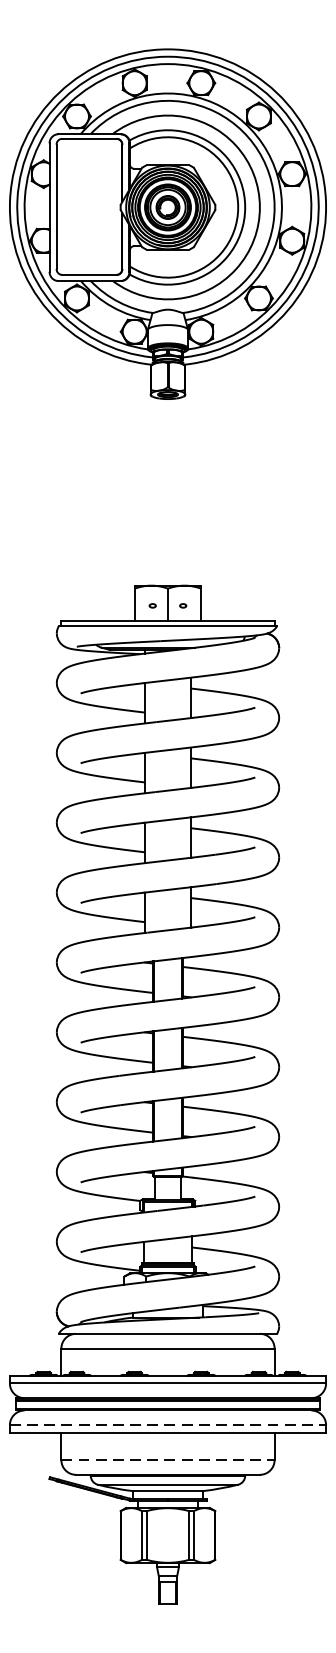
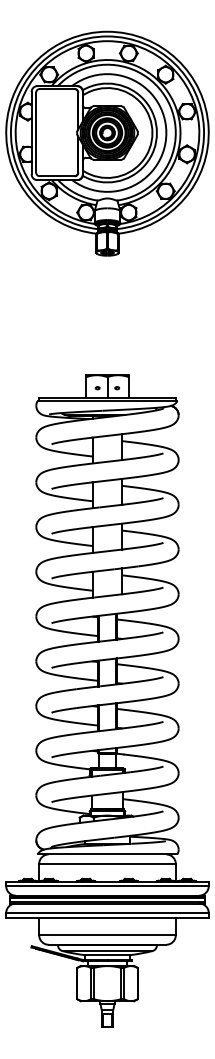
line: (169, 1424) -> (108, 912), dashed -> solid
line: (169, 1460) -> (108, 935), dashed -> solid

